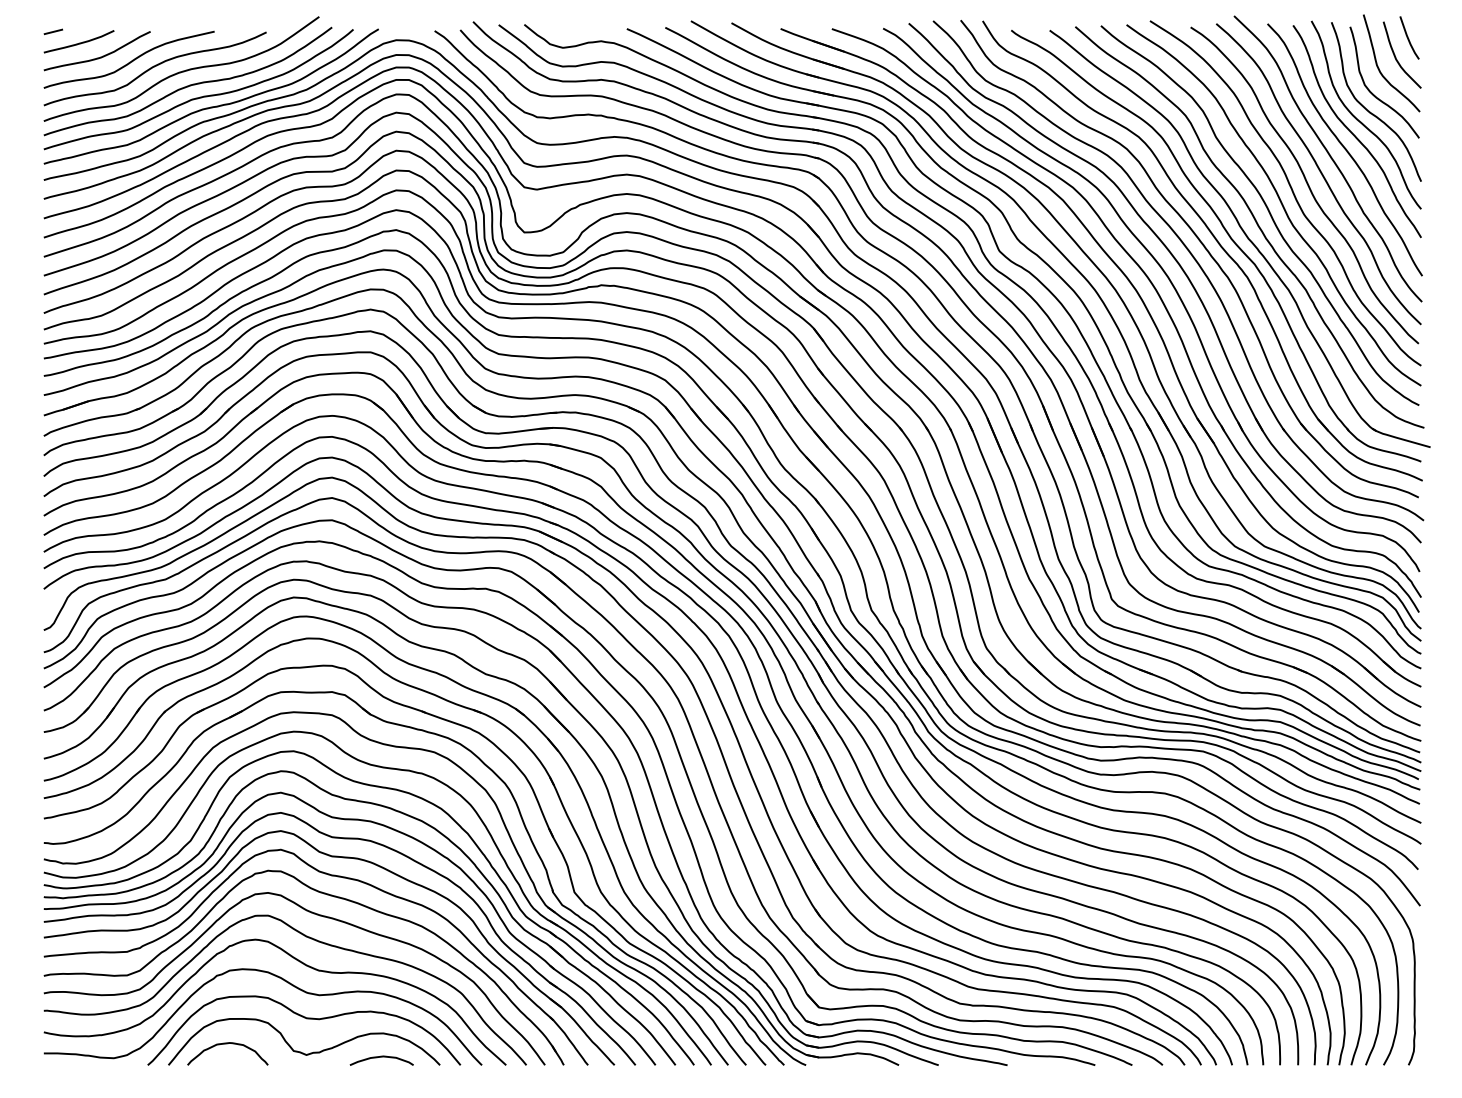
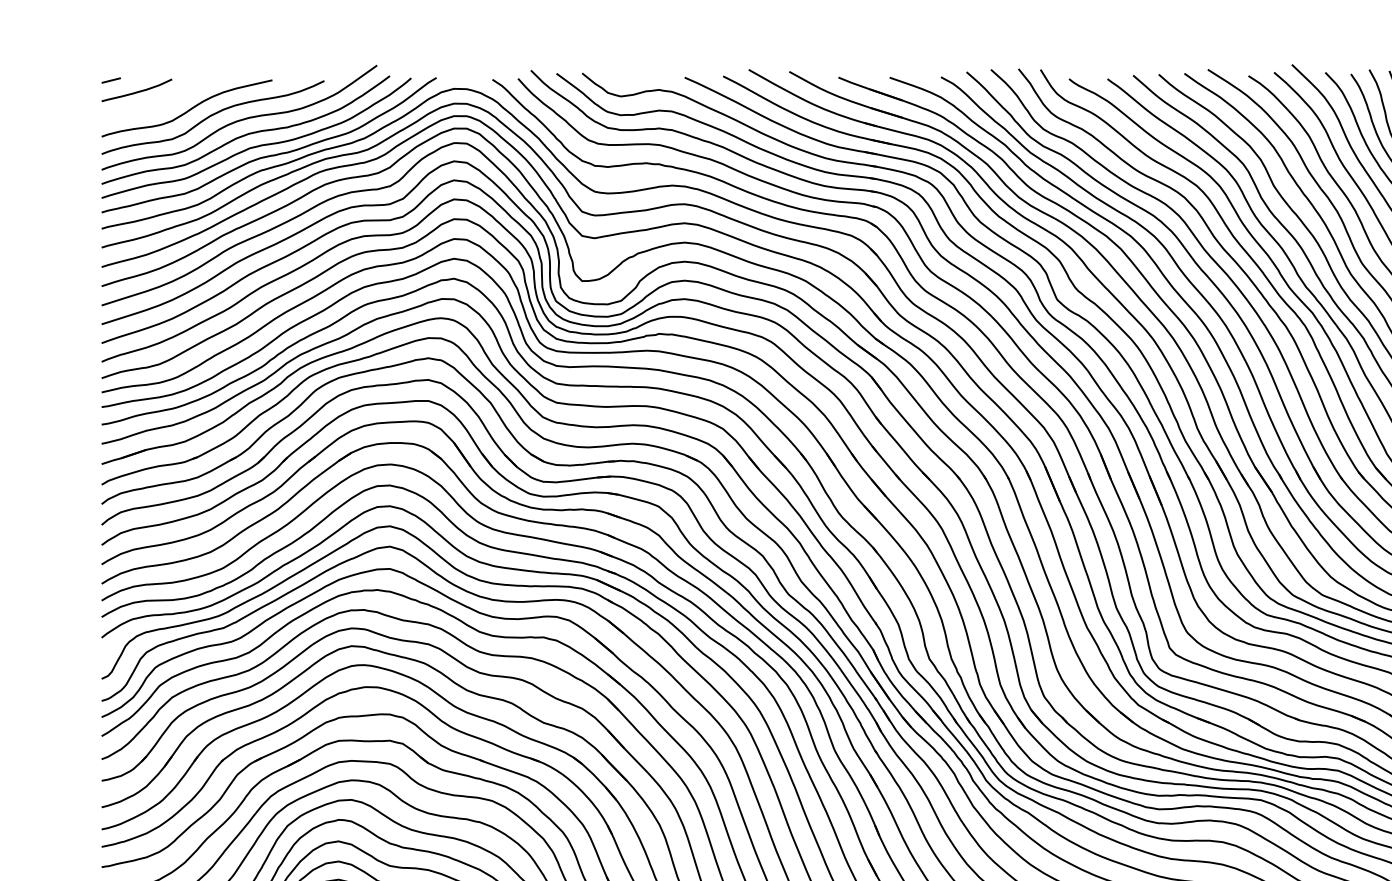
curve: (96, 57) -> (154, 106), removed

